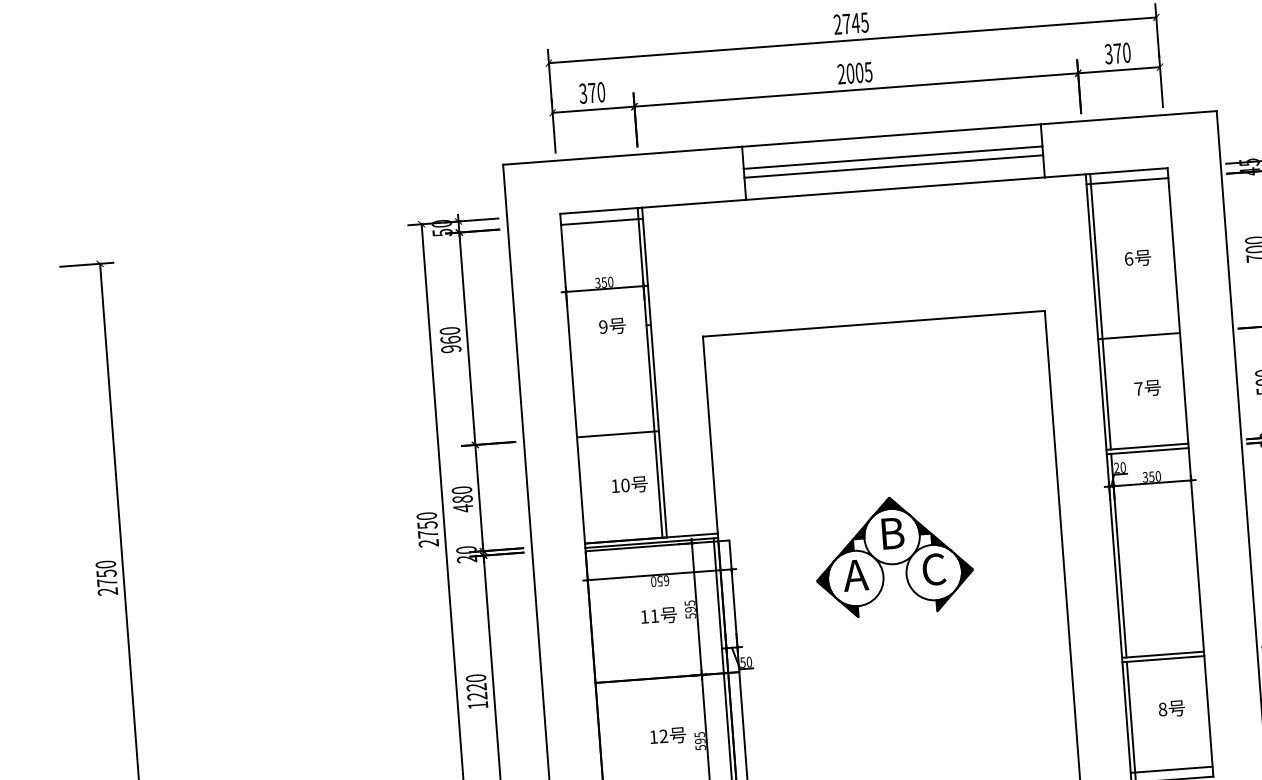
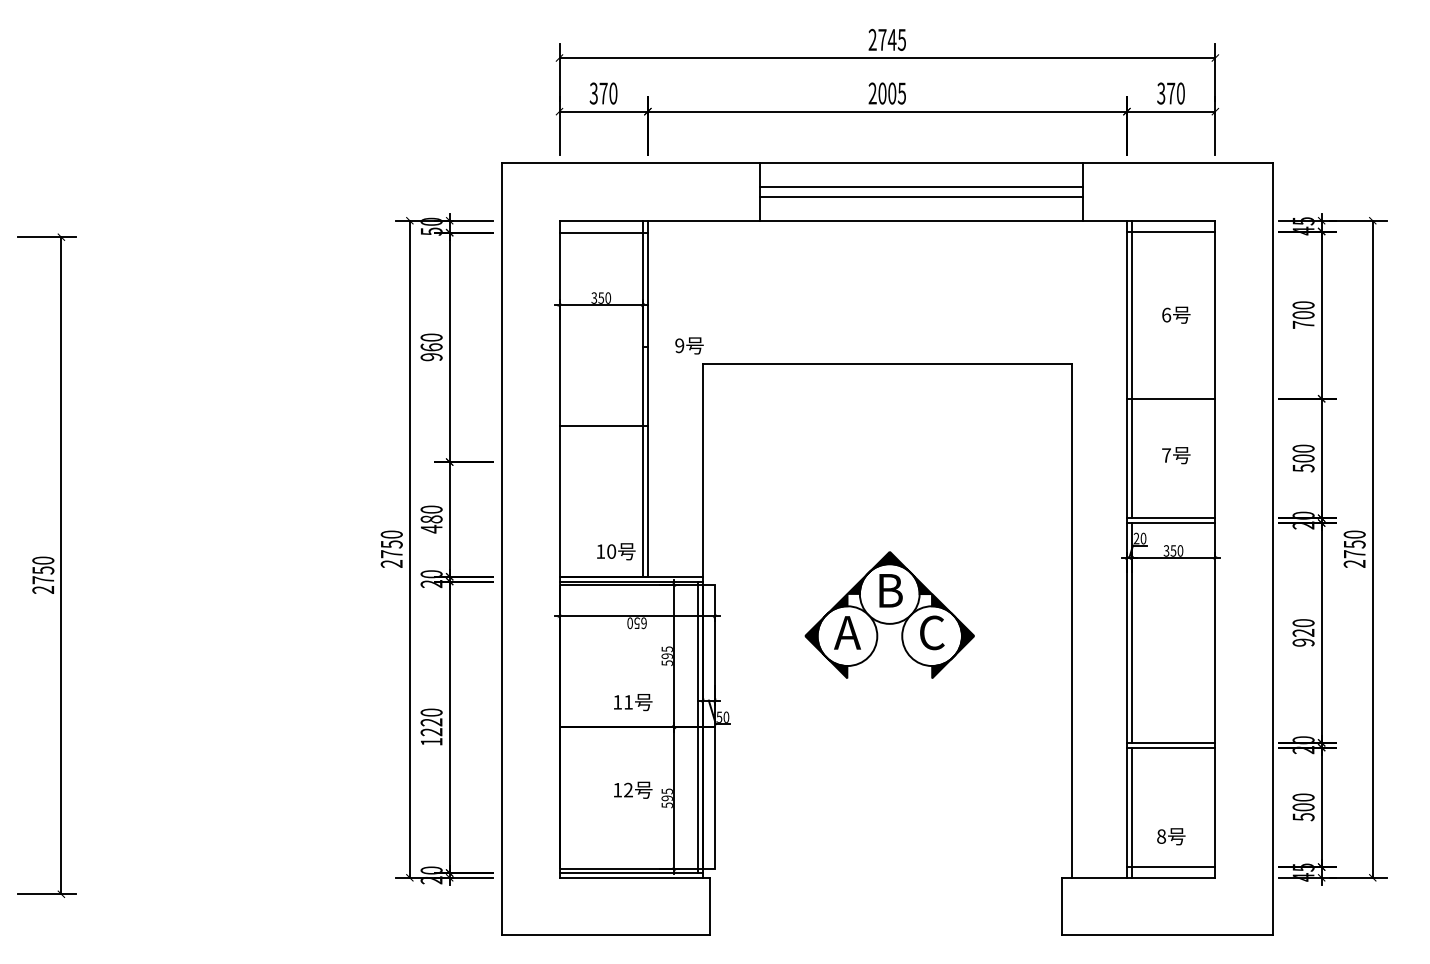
text: (612, 326) -> (689, 345), moved
line: (617, 434) -> (603, 426), moved
text: (629, 484) -> (616, 551), moved
text: (659, 615) -> (633, 702), moved
text: (1172, 708) -> (1171, 836), moved

